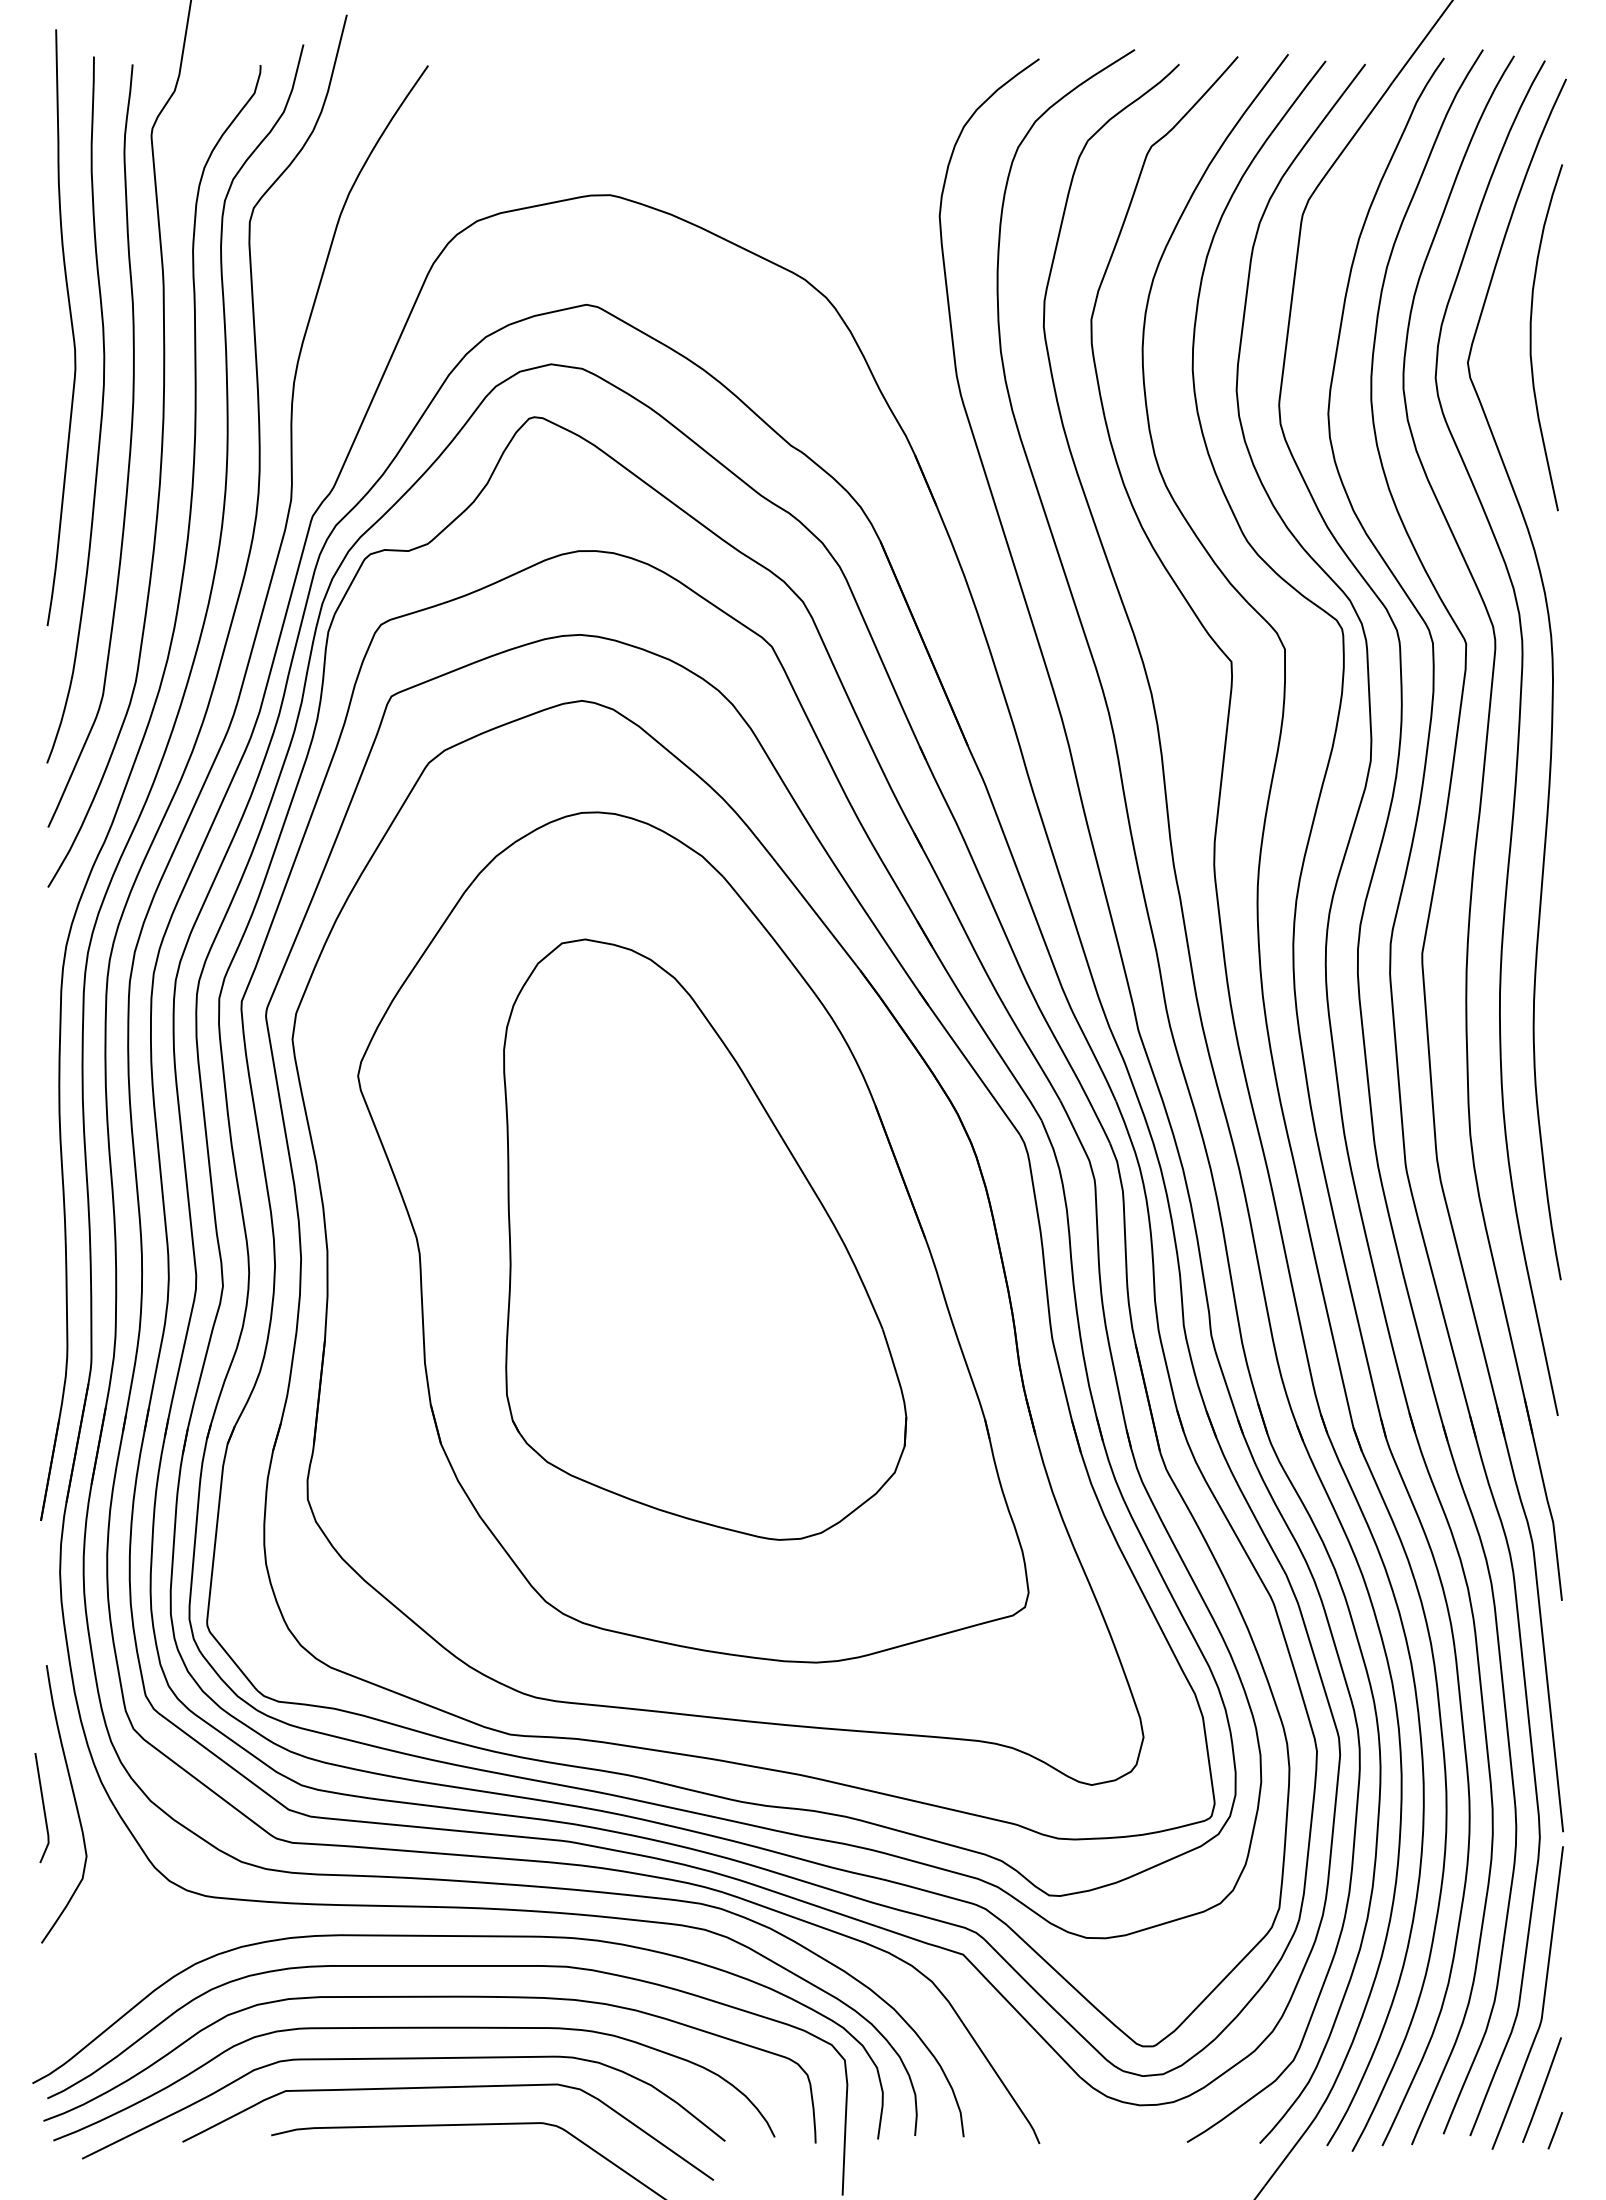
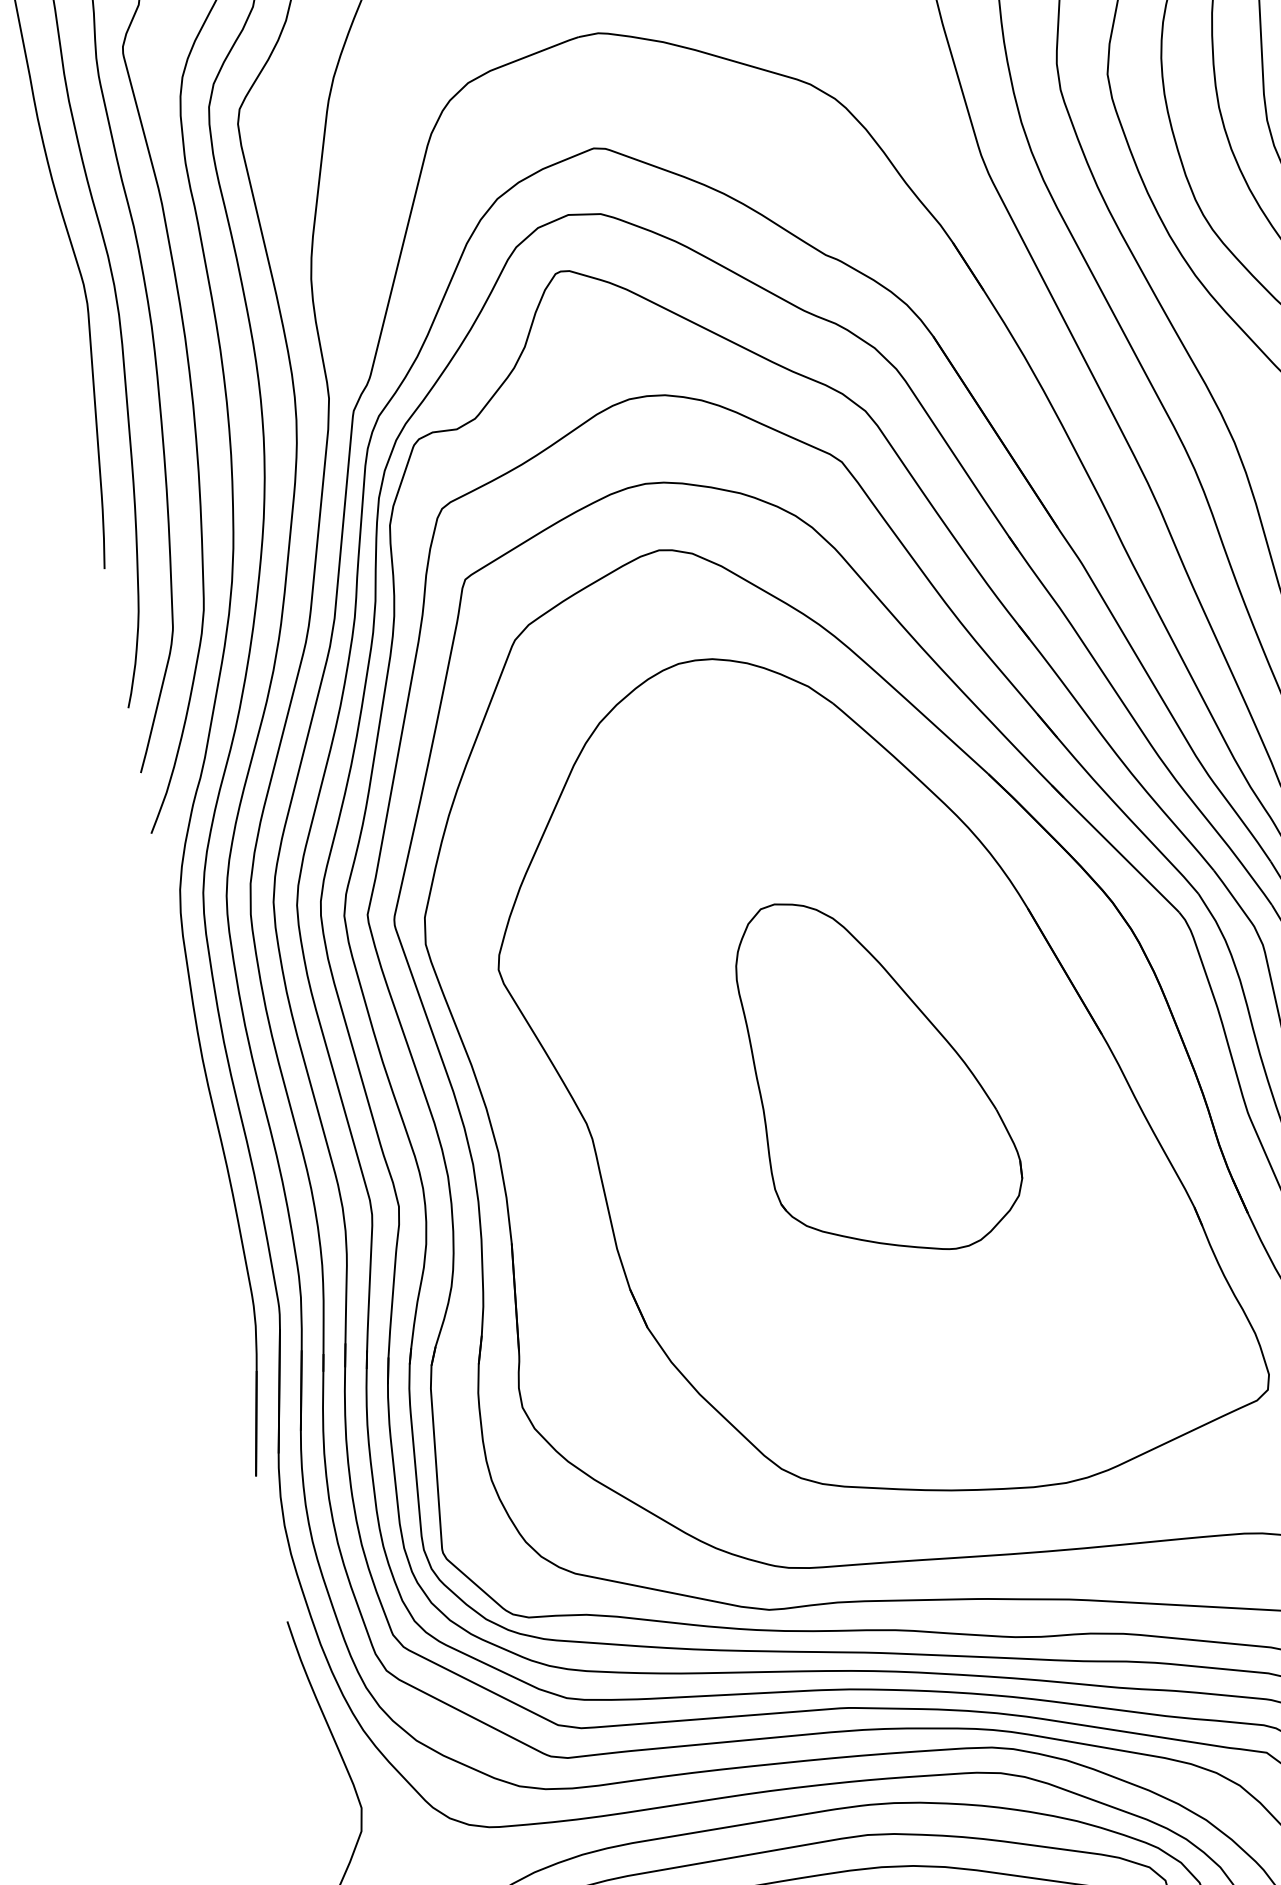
part: (705, 1239) -> (879, 1074), size x0.6
line: (43, 1808) -> (309, 1767), removed

